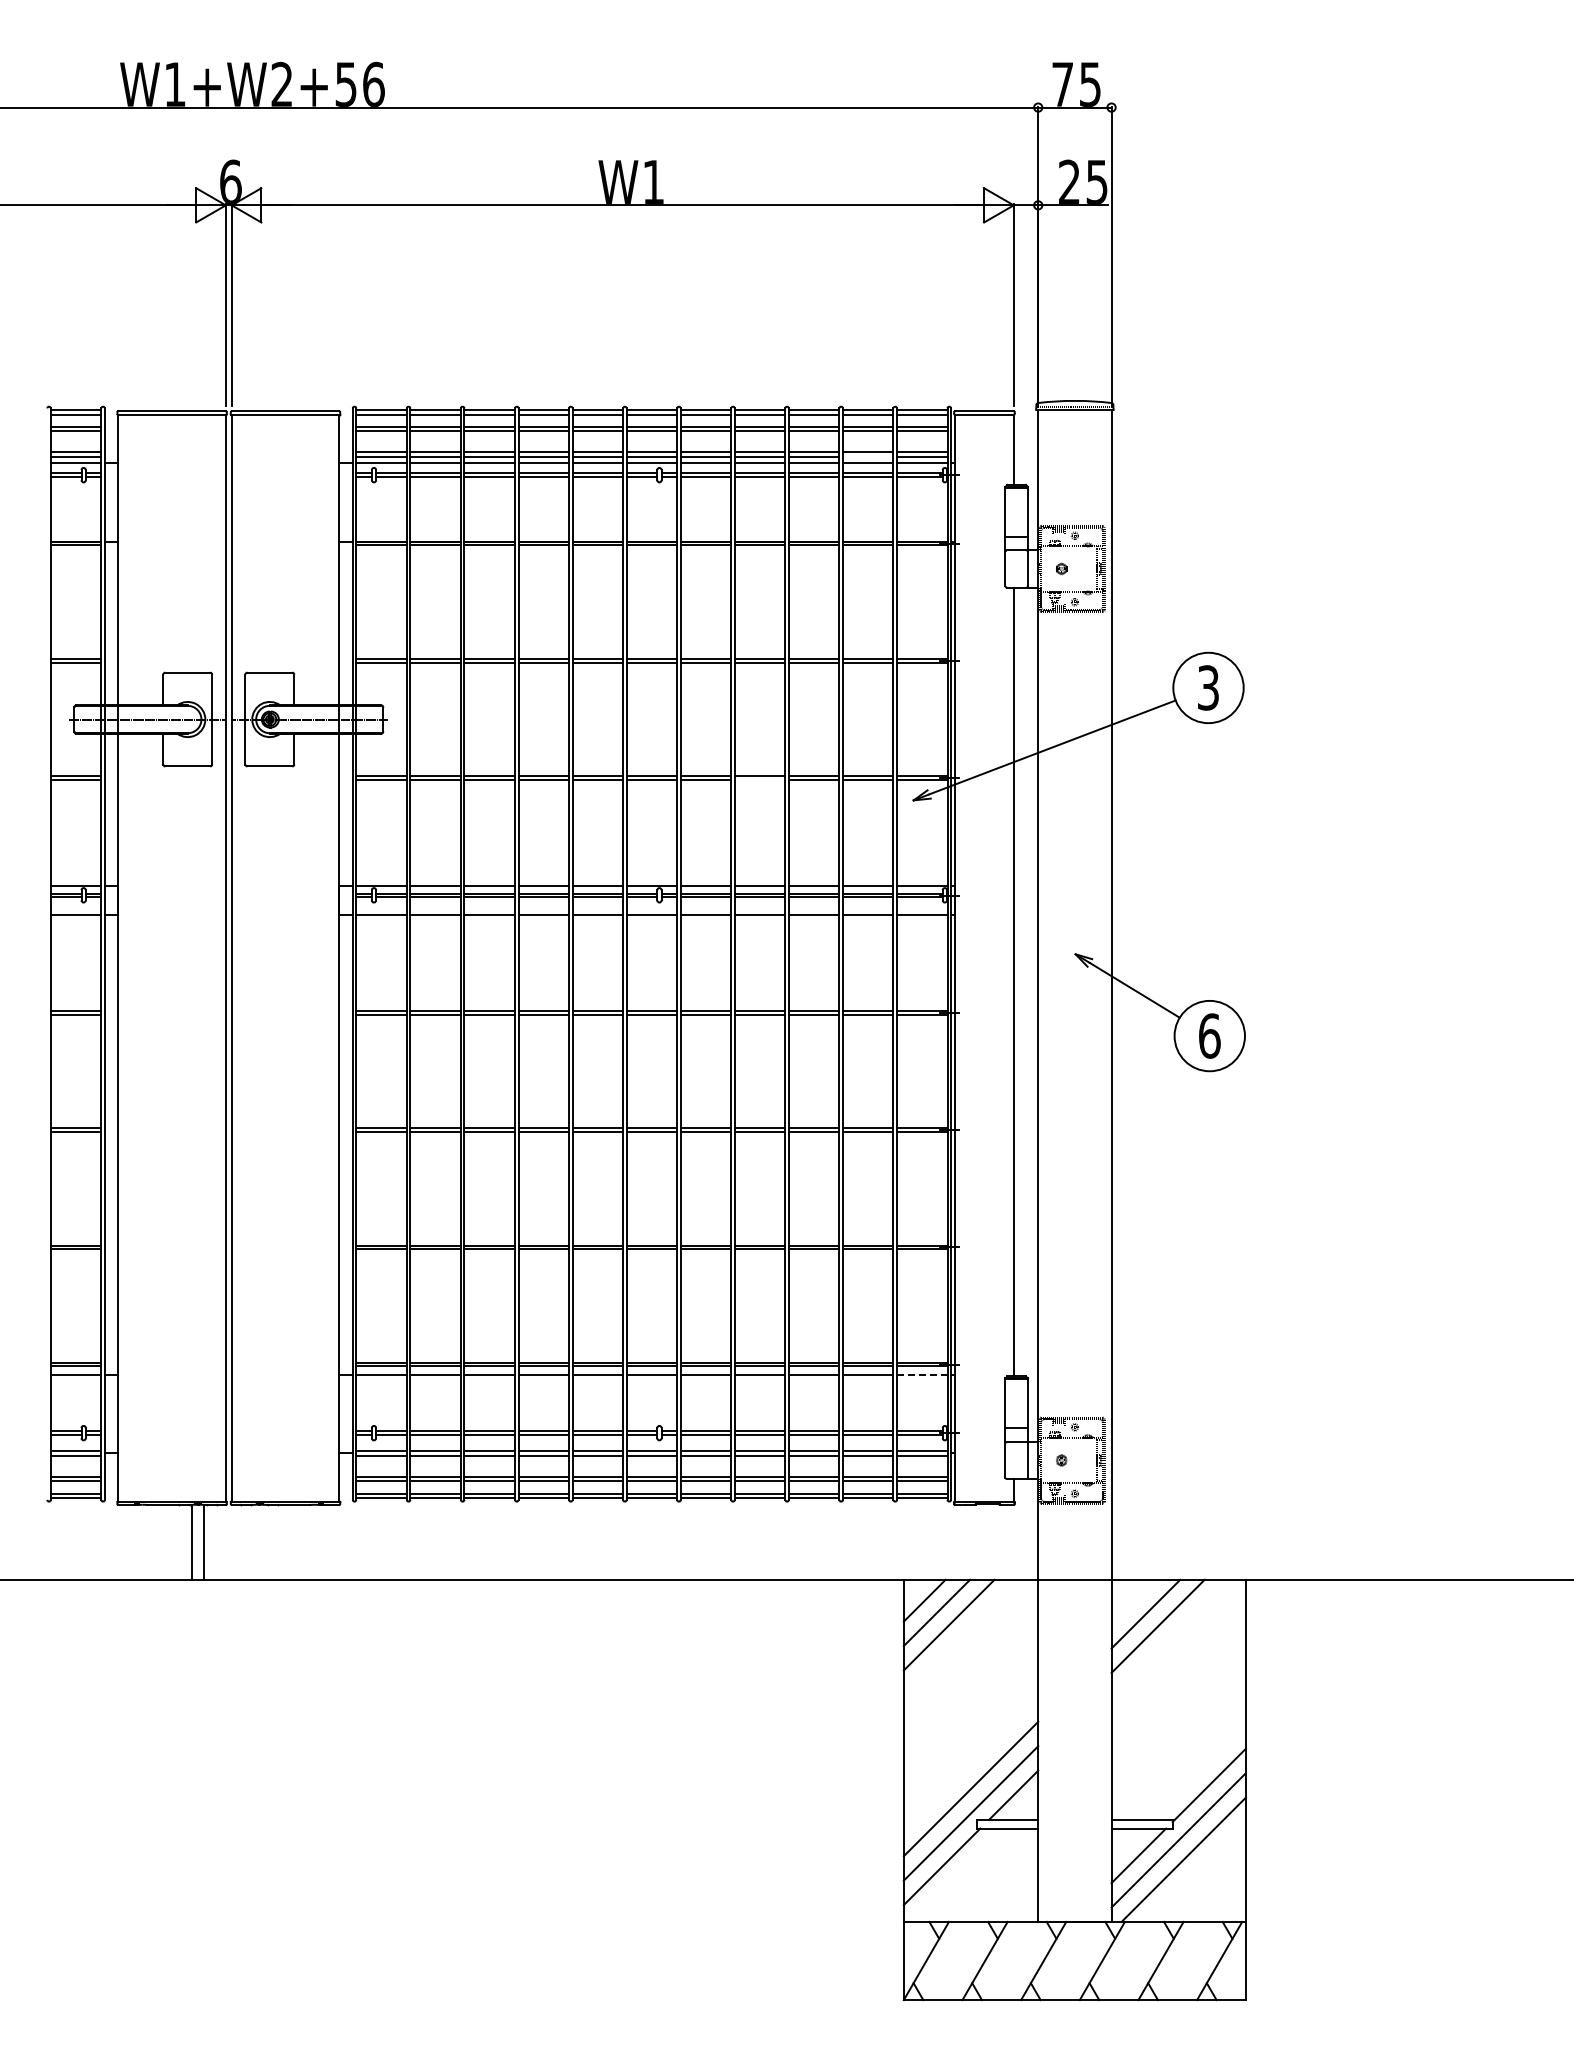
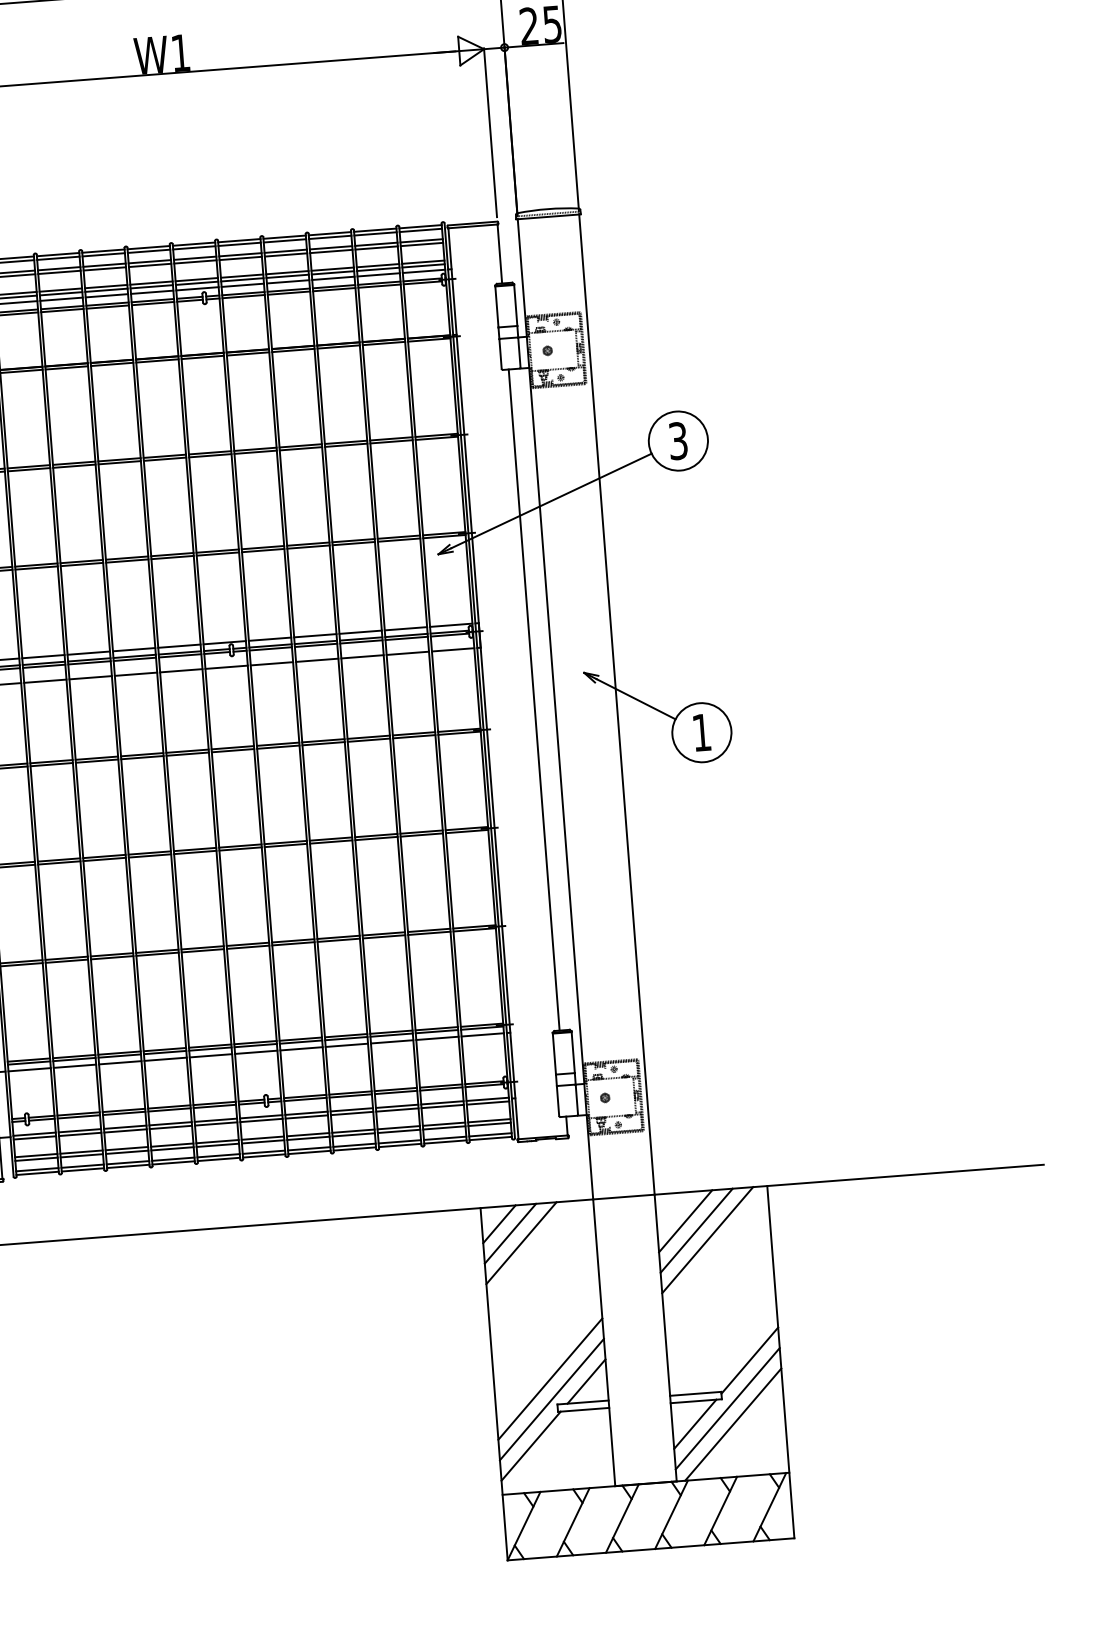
line: (867, 456) -> (377, 269), added
line: (759, 779) -> (308, 546), added
text: (1209, 1035) -> (701, 732), 6 -> 1
line: (921, 1374) -> (482, 1034), dashed -> solid
line: (1170, 1638) -> (707, 1240), added

